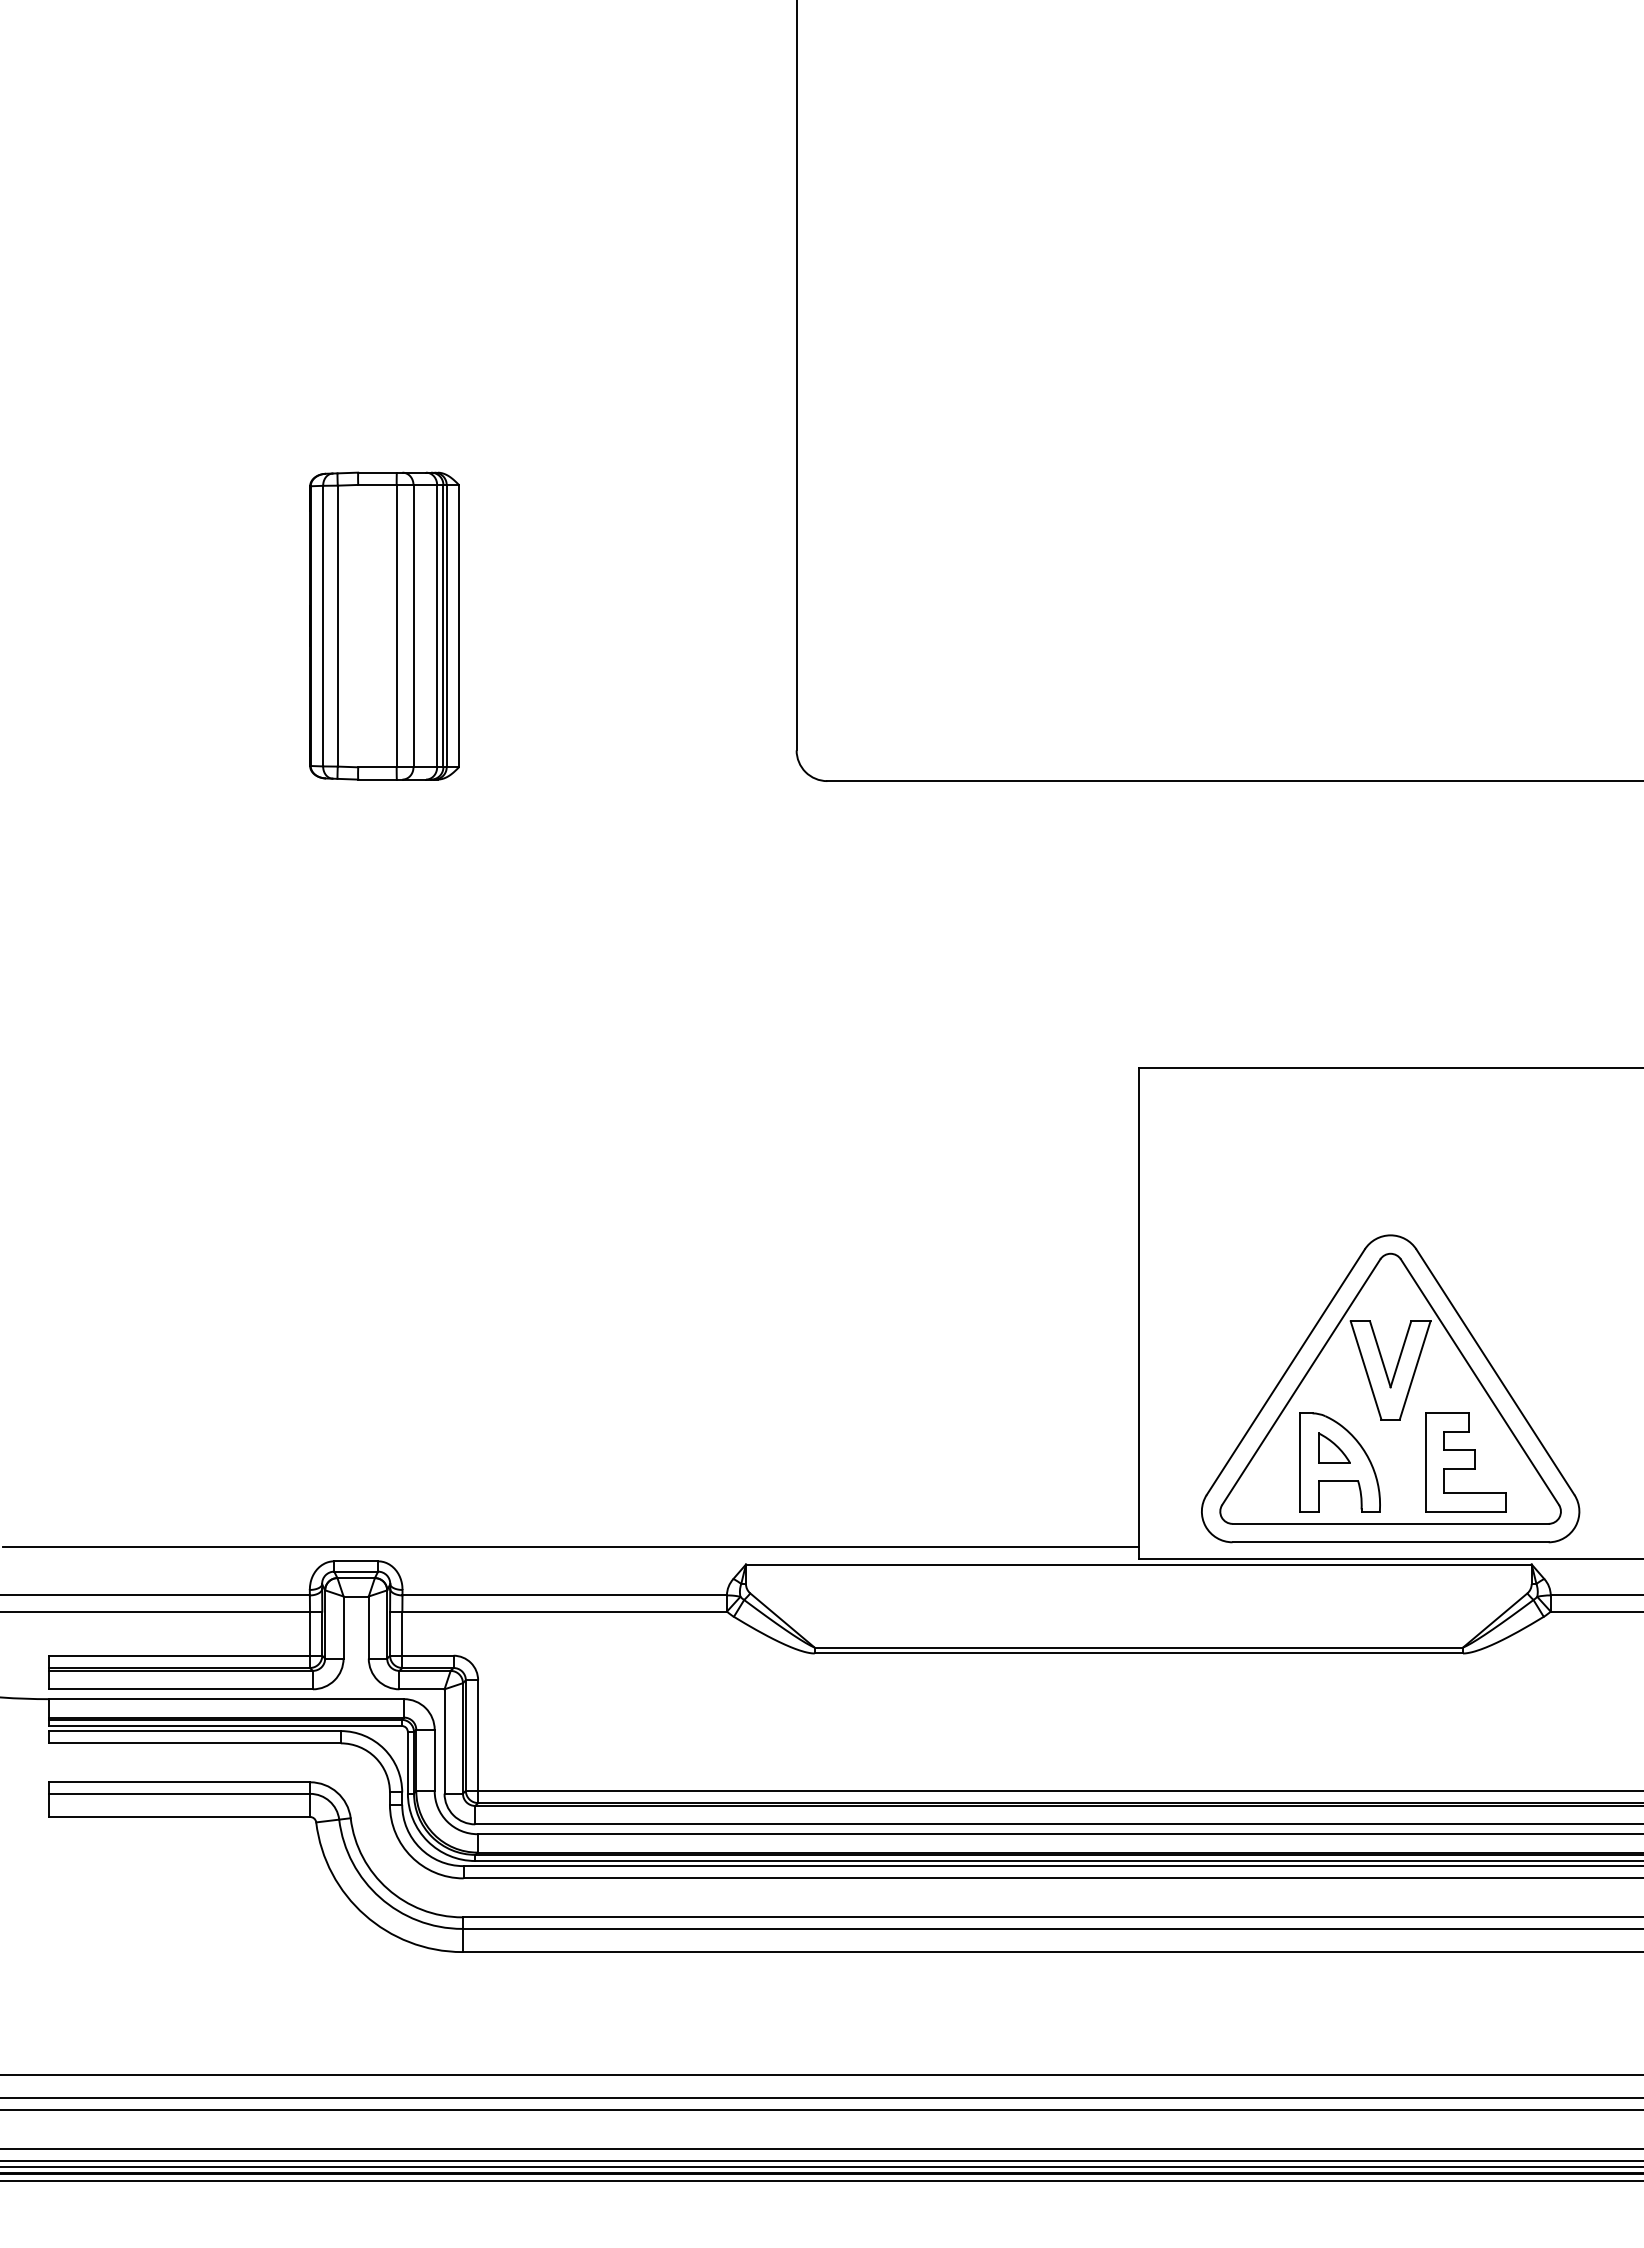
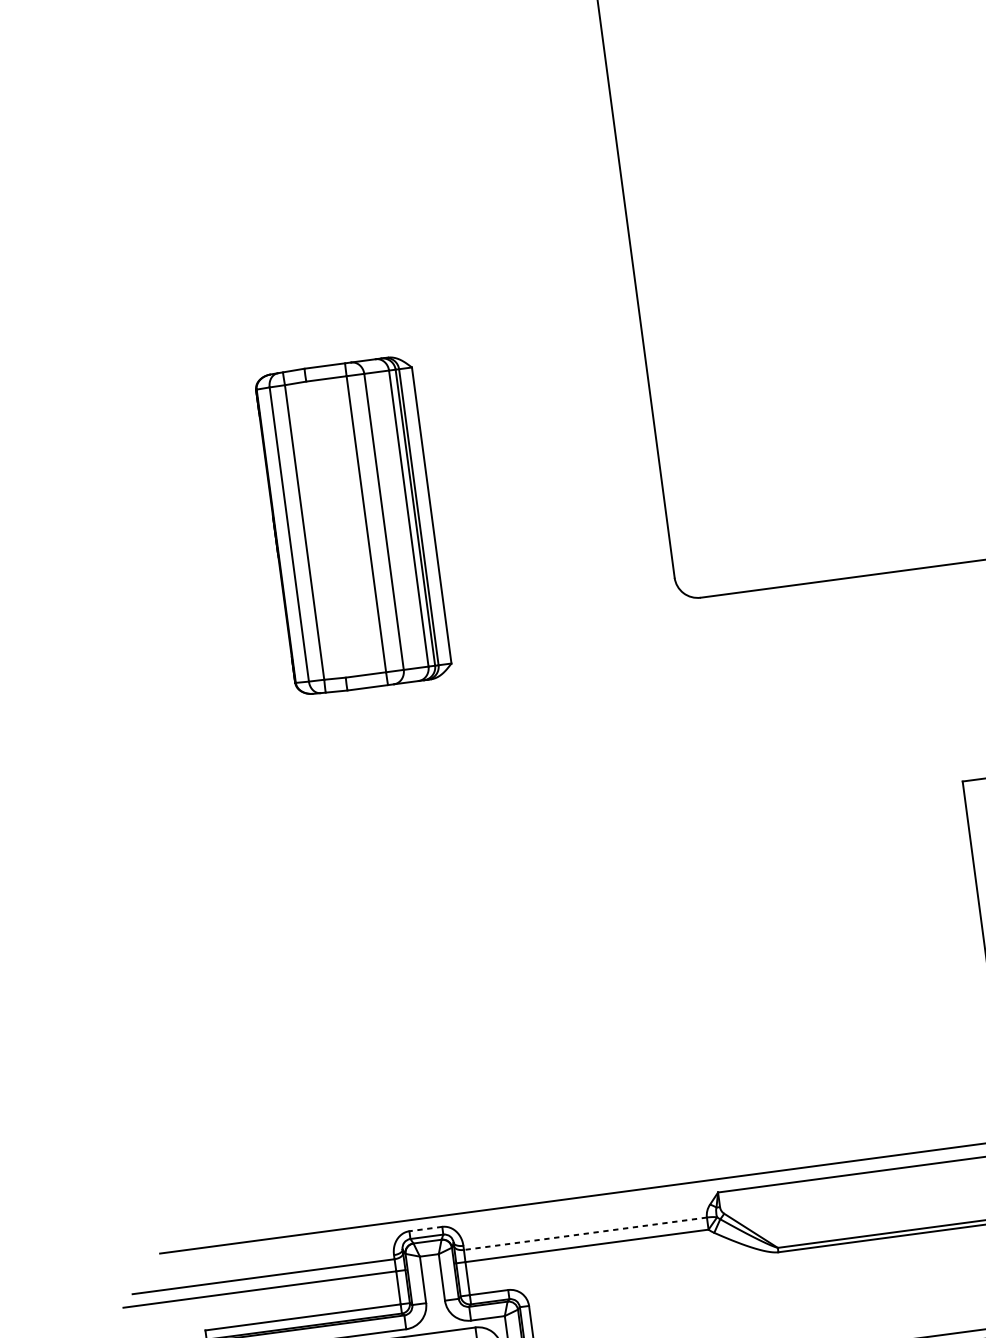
part: (384, 625) -> (353, 525), size x1.4
line: (356, 1561) -> (426, 1229), solid -> dashed
line: (564, 1595) -> (585, 1233), solid -> dashed

